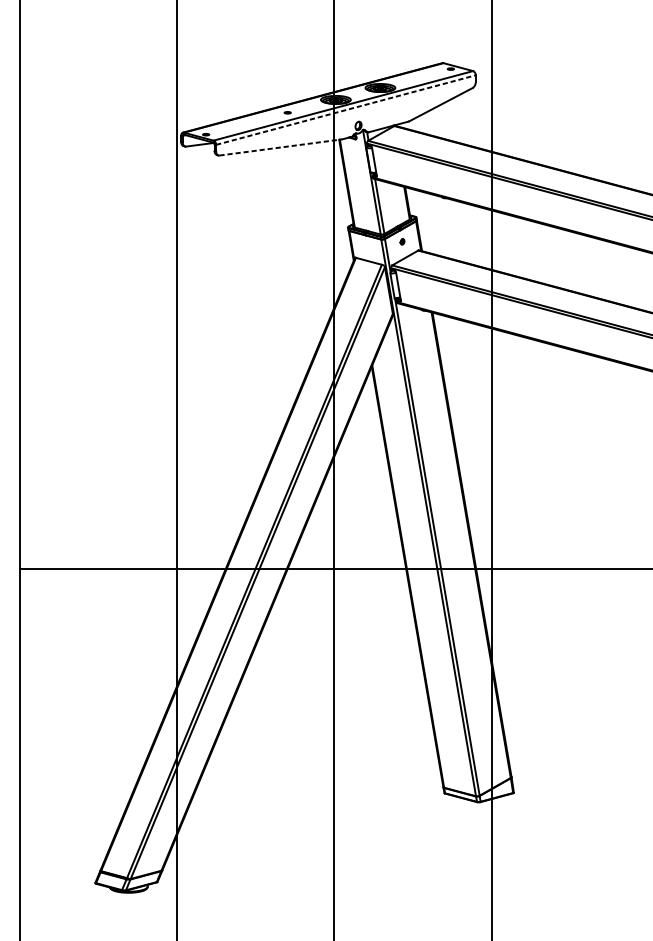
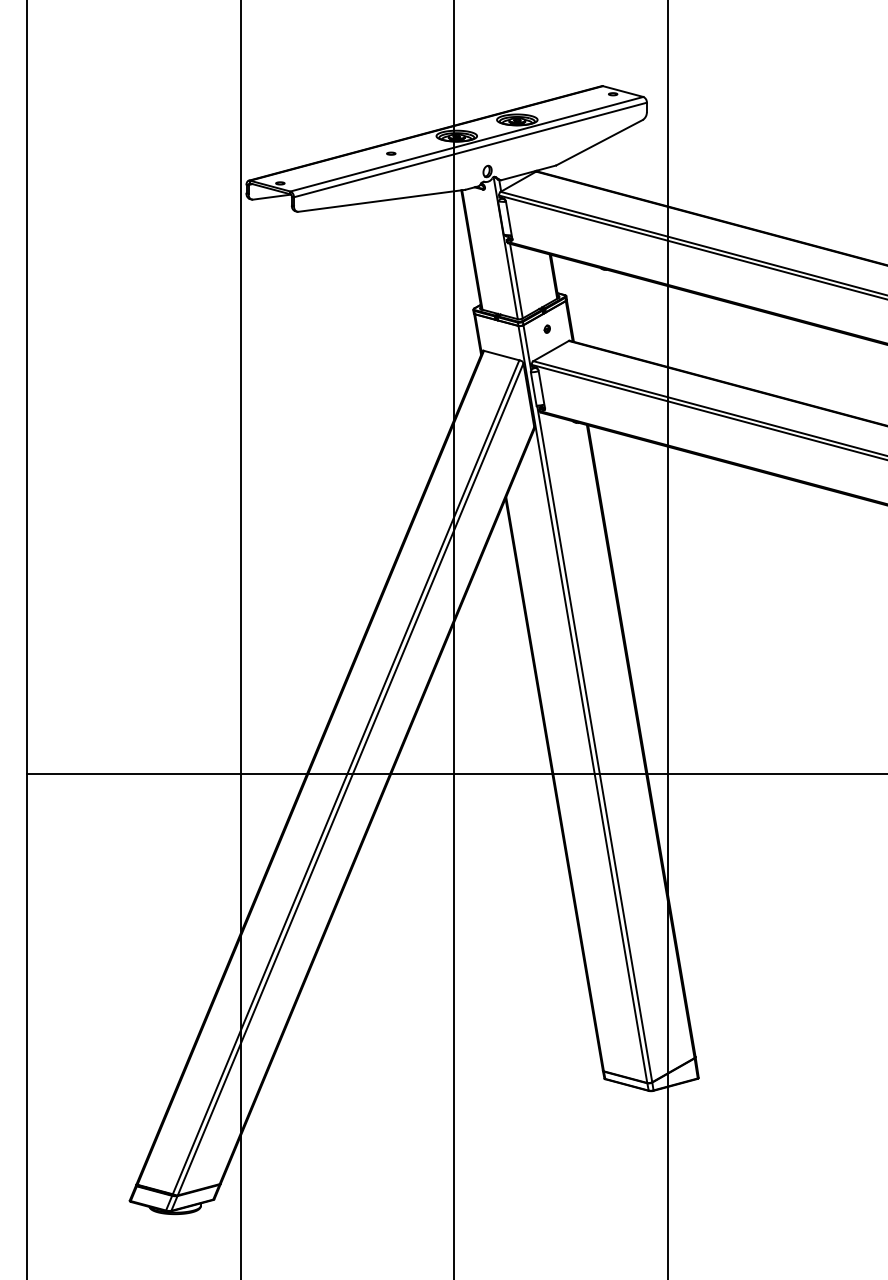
line: (345, 110) -> (470, 150), dashed -> solid
line: (281, 147) -> (382, 200), dashed -> solid

